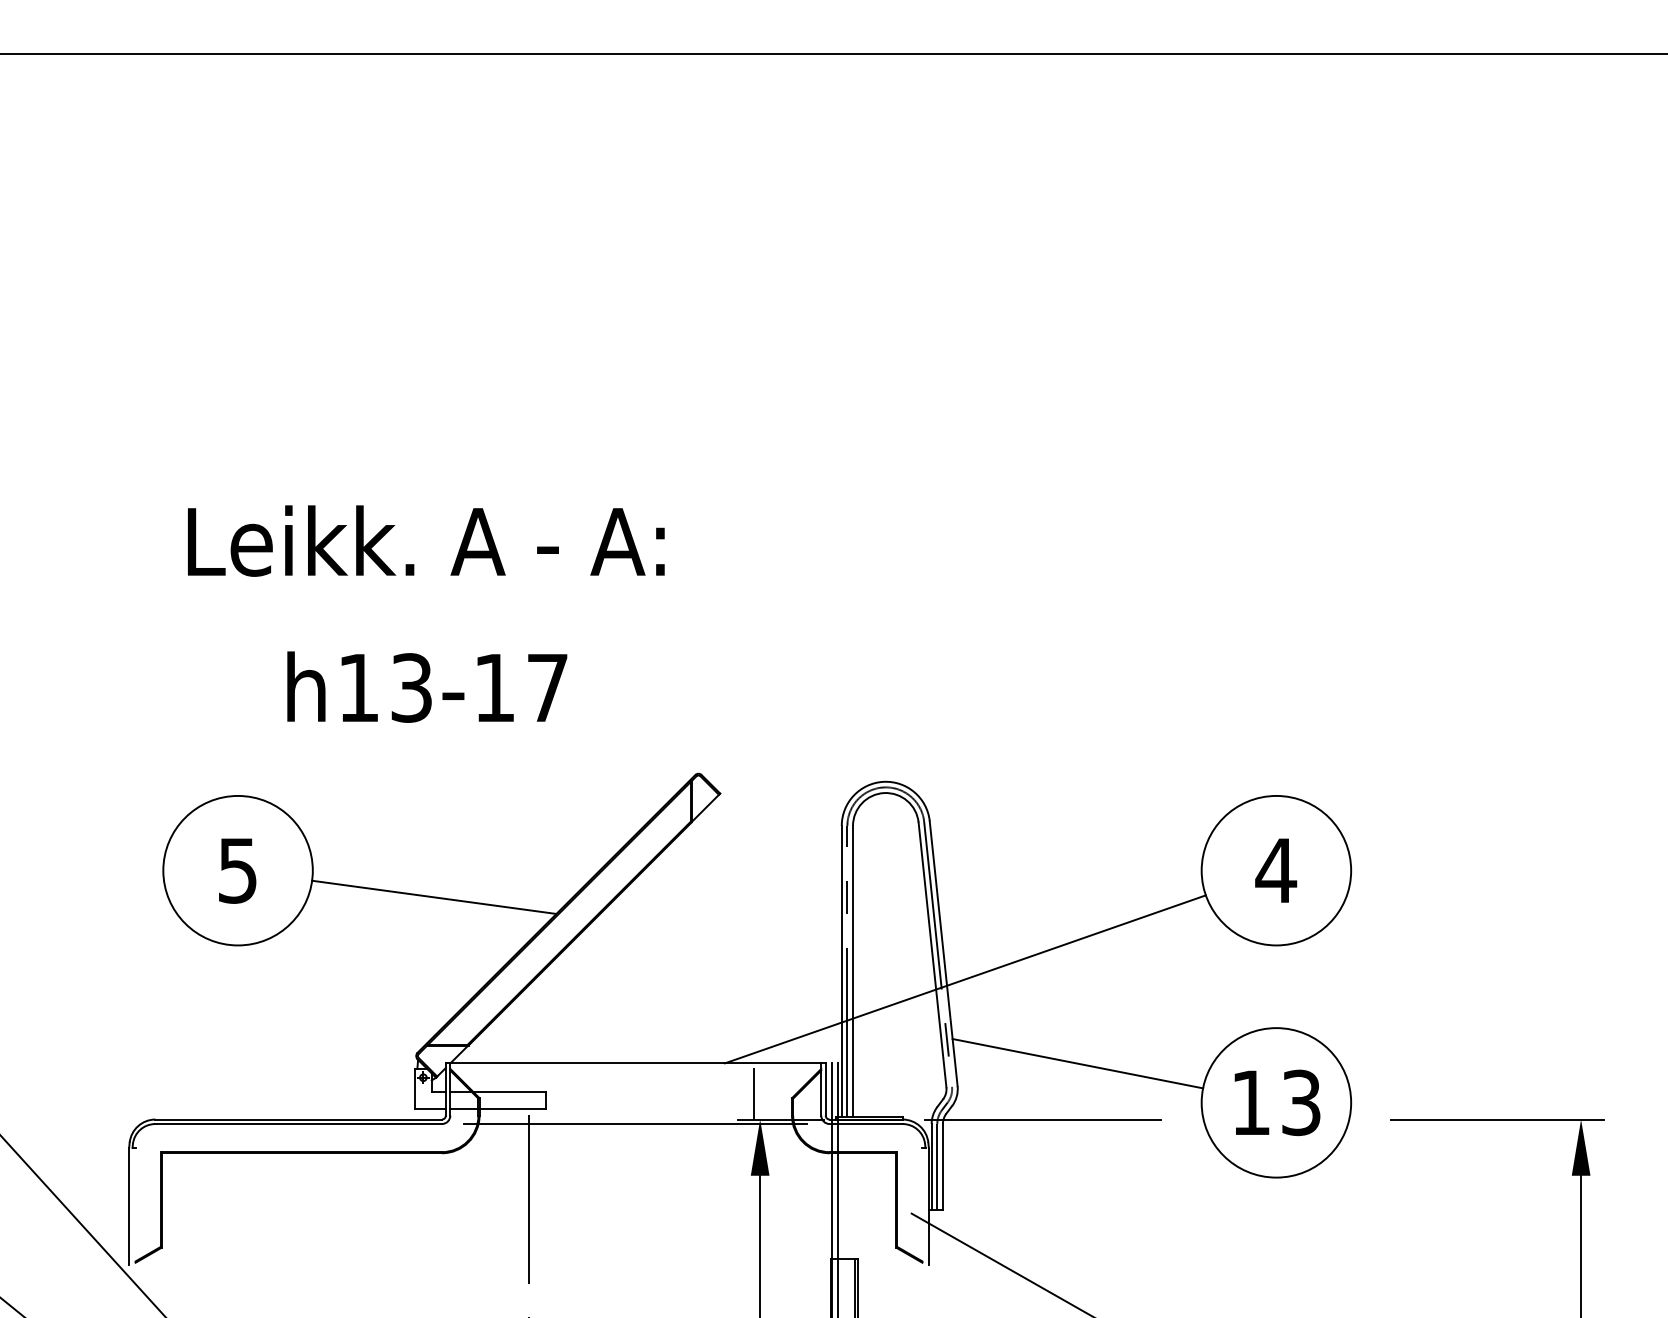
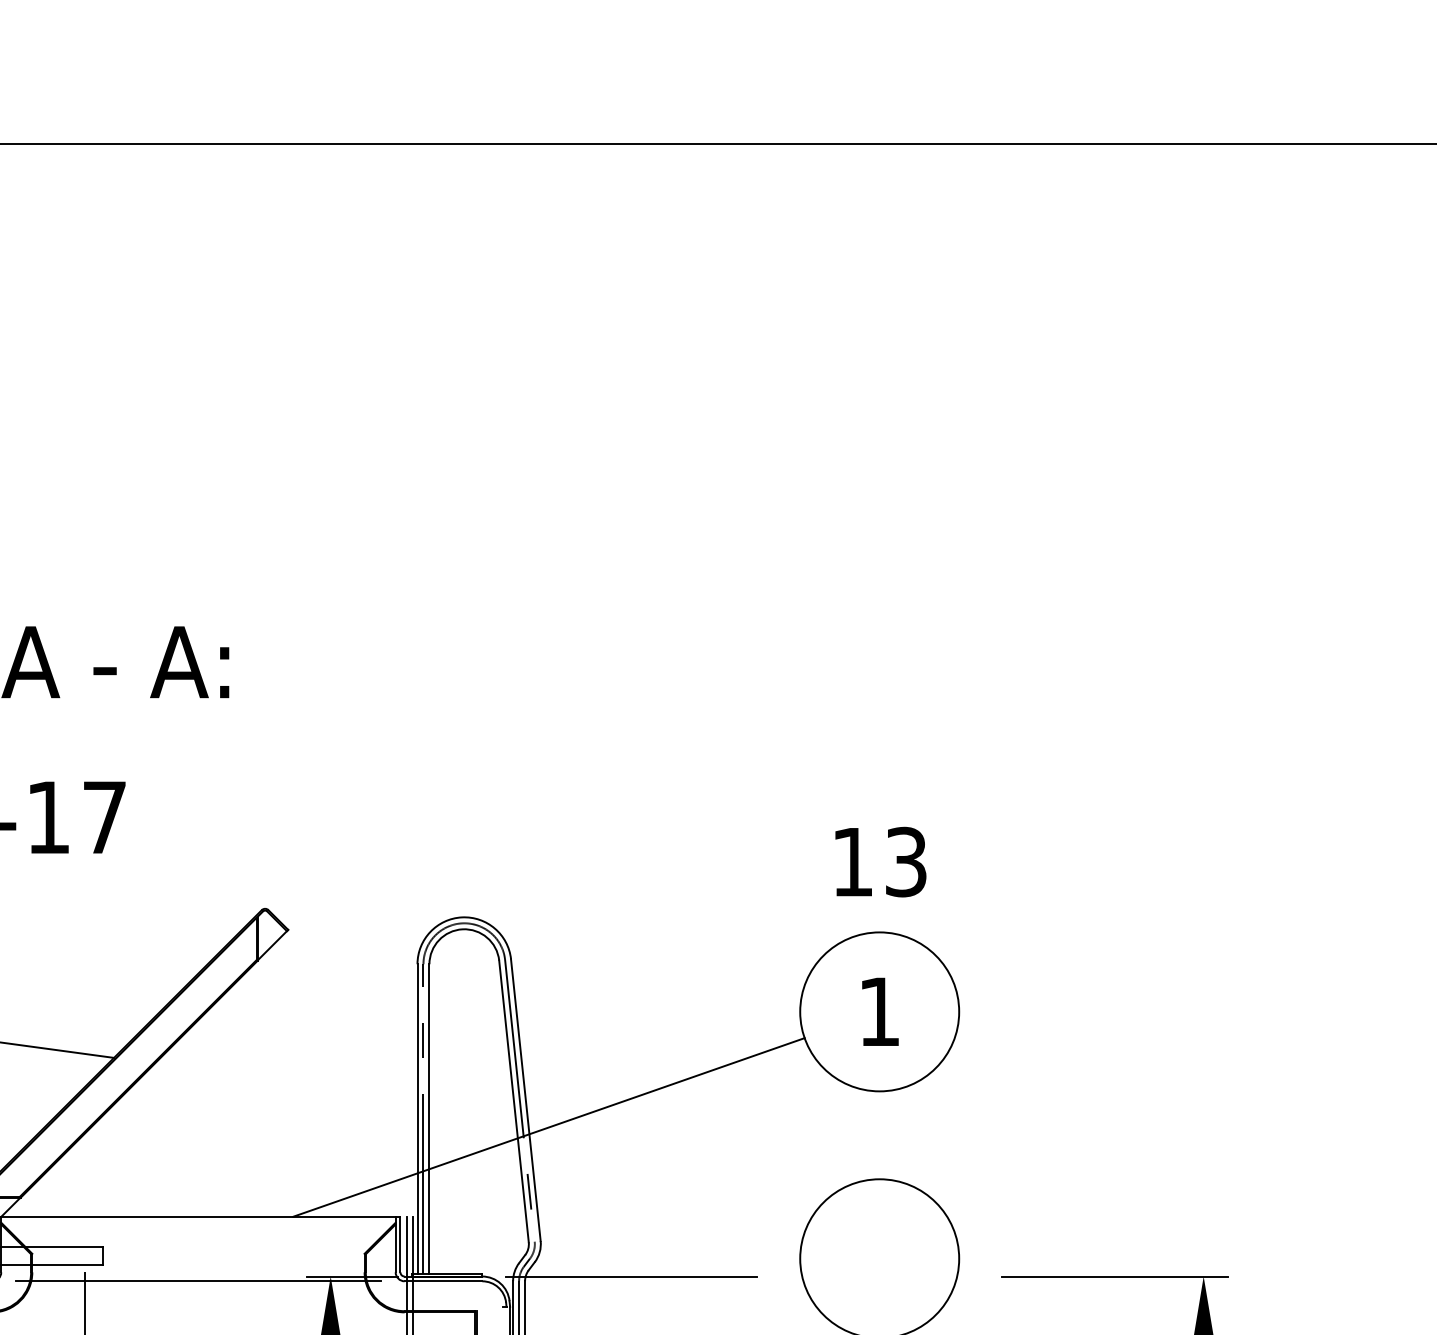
text: (1276, 870) -> (879, 1011), 4 -> 1
line: (1077, 1063) -> (668, 1216), removed
line: (753, 1093) -> (323, 1248), removed
text: (1277, 1102) -> (880, 861), moved

